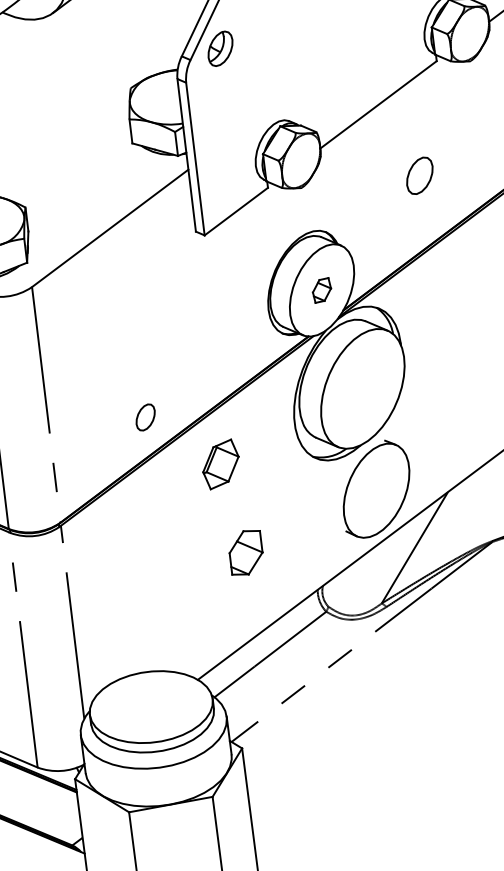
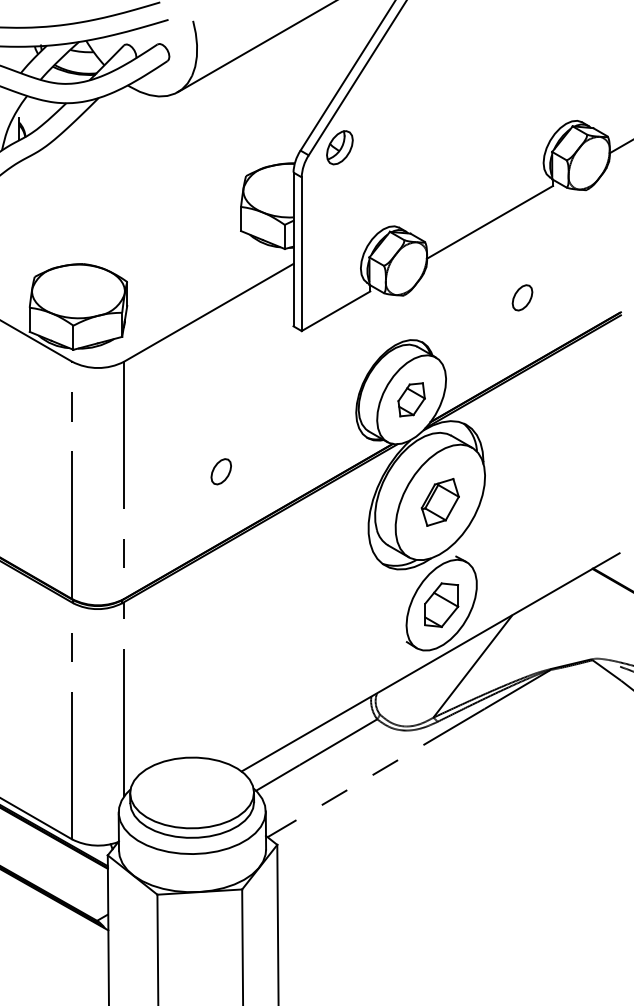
part: (419, 175) -> (522, 297), size x0.71
part: (321, 290) -> (411, 399), size x1.43
part: (144, 417) -> (220, 471), moved
part: (220, 464) -> (439, 502), moved
part: (245, 552) -> (441, 604), moved

